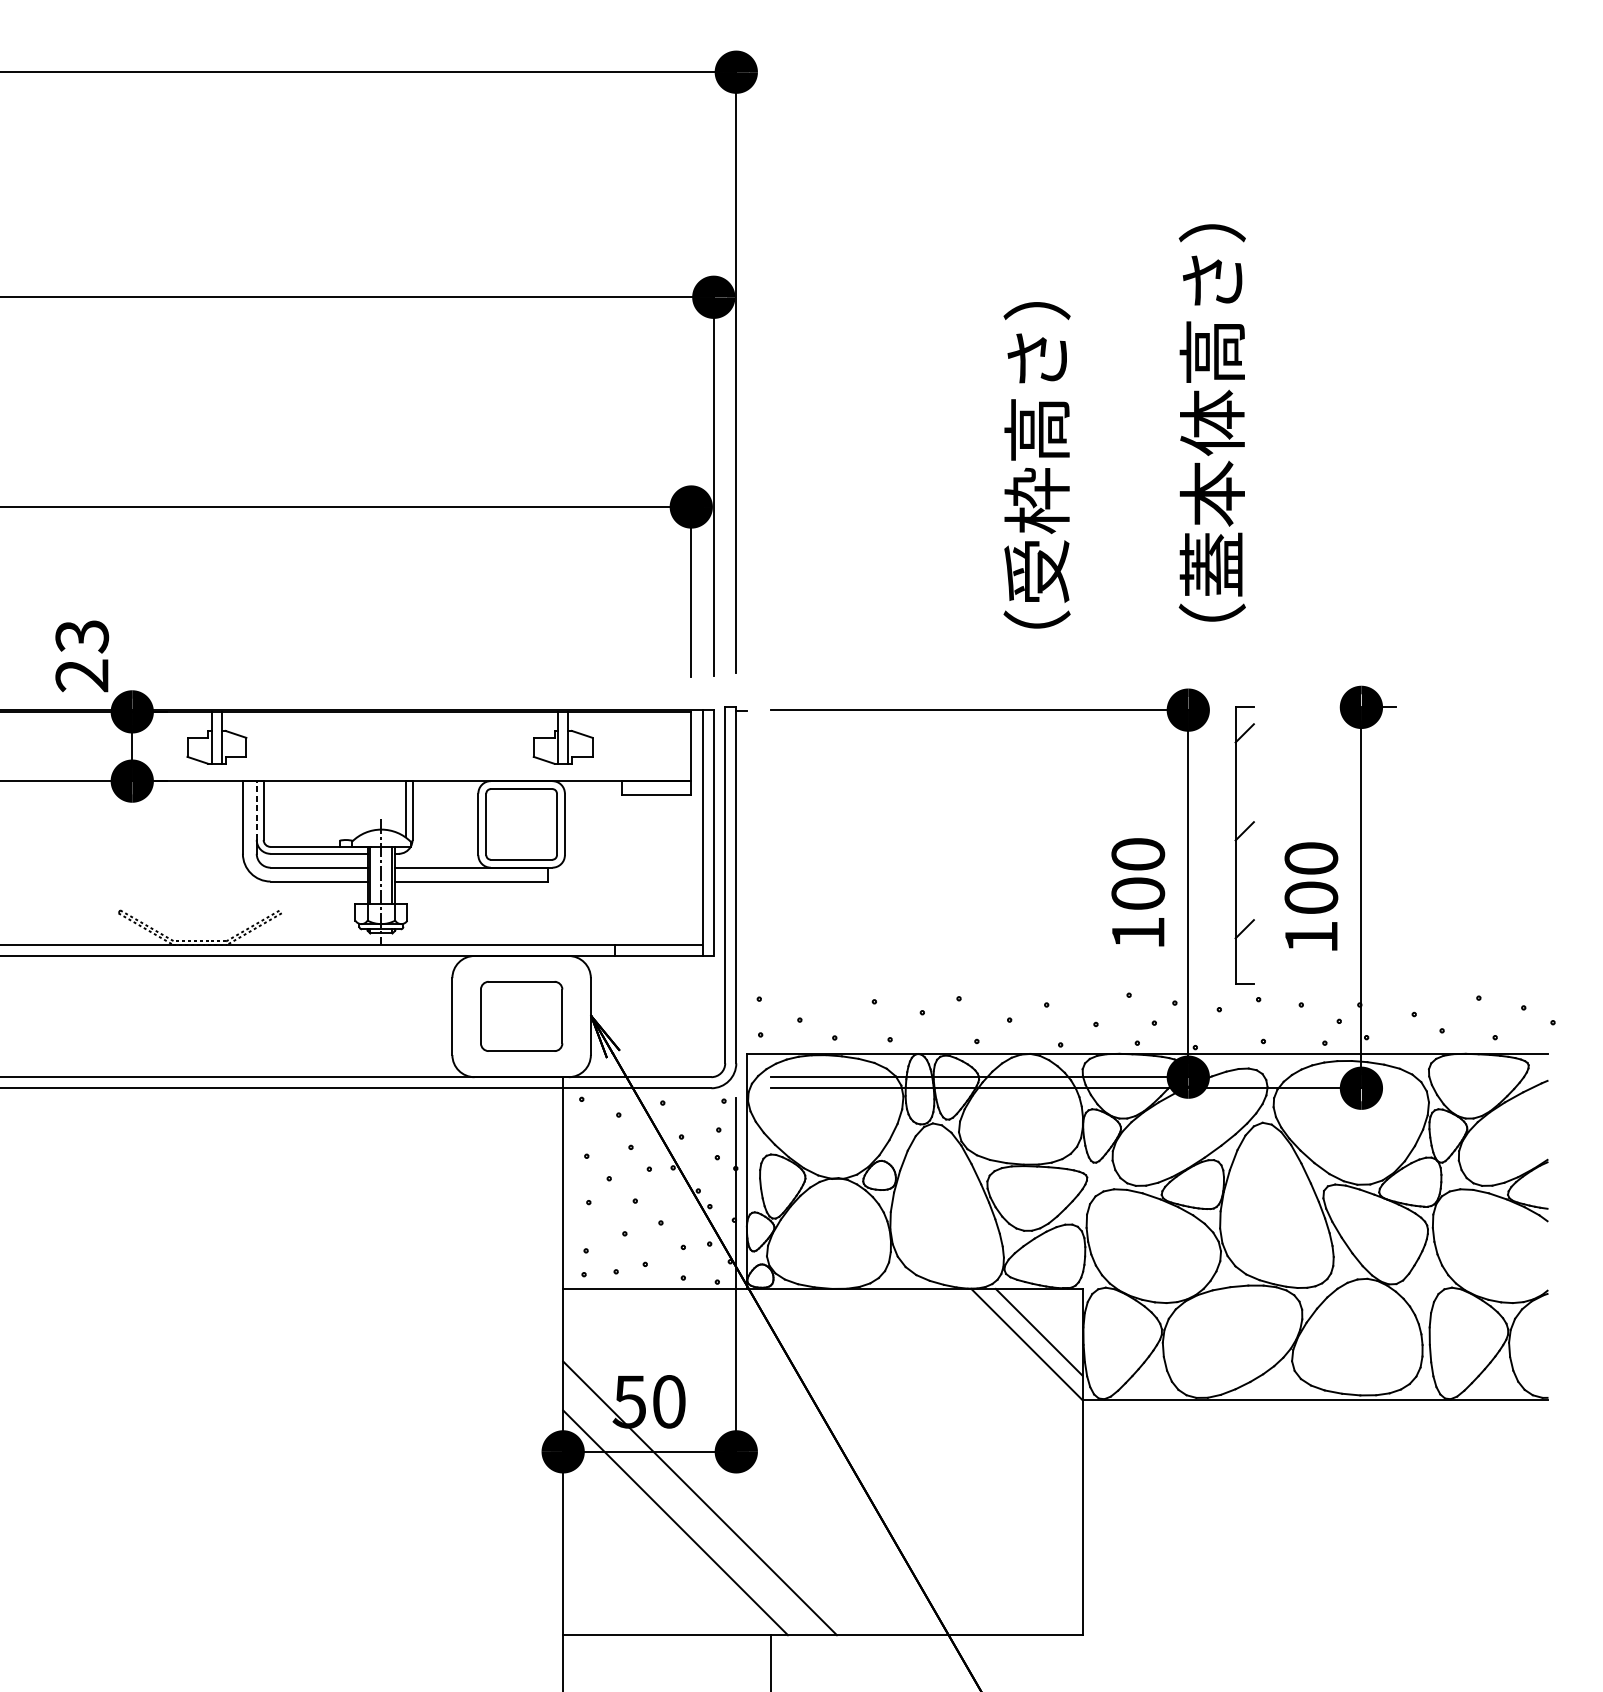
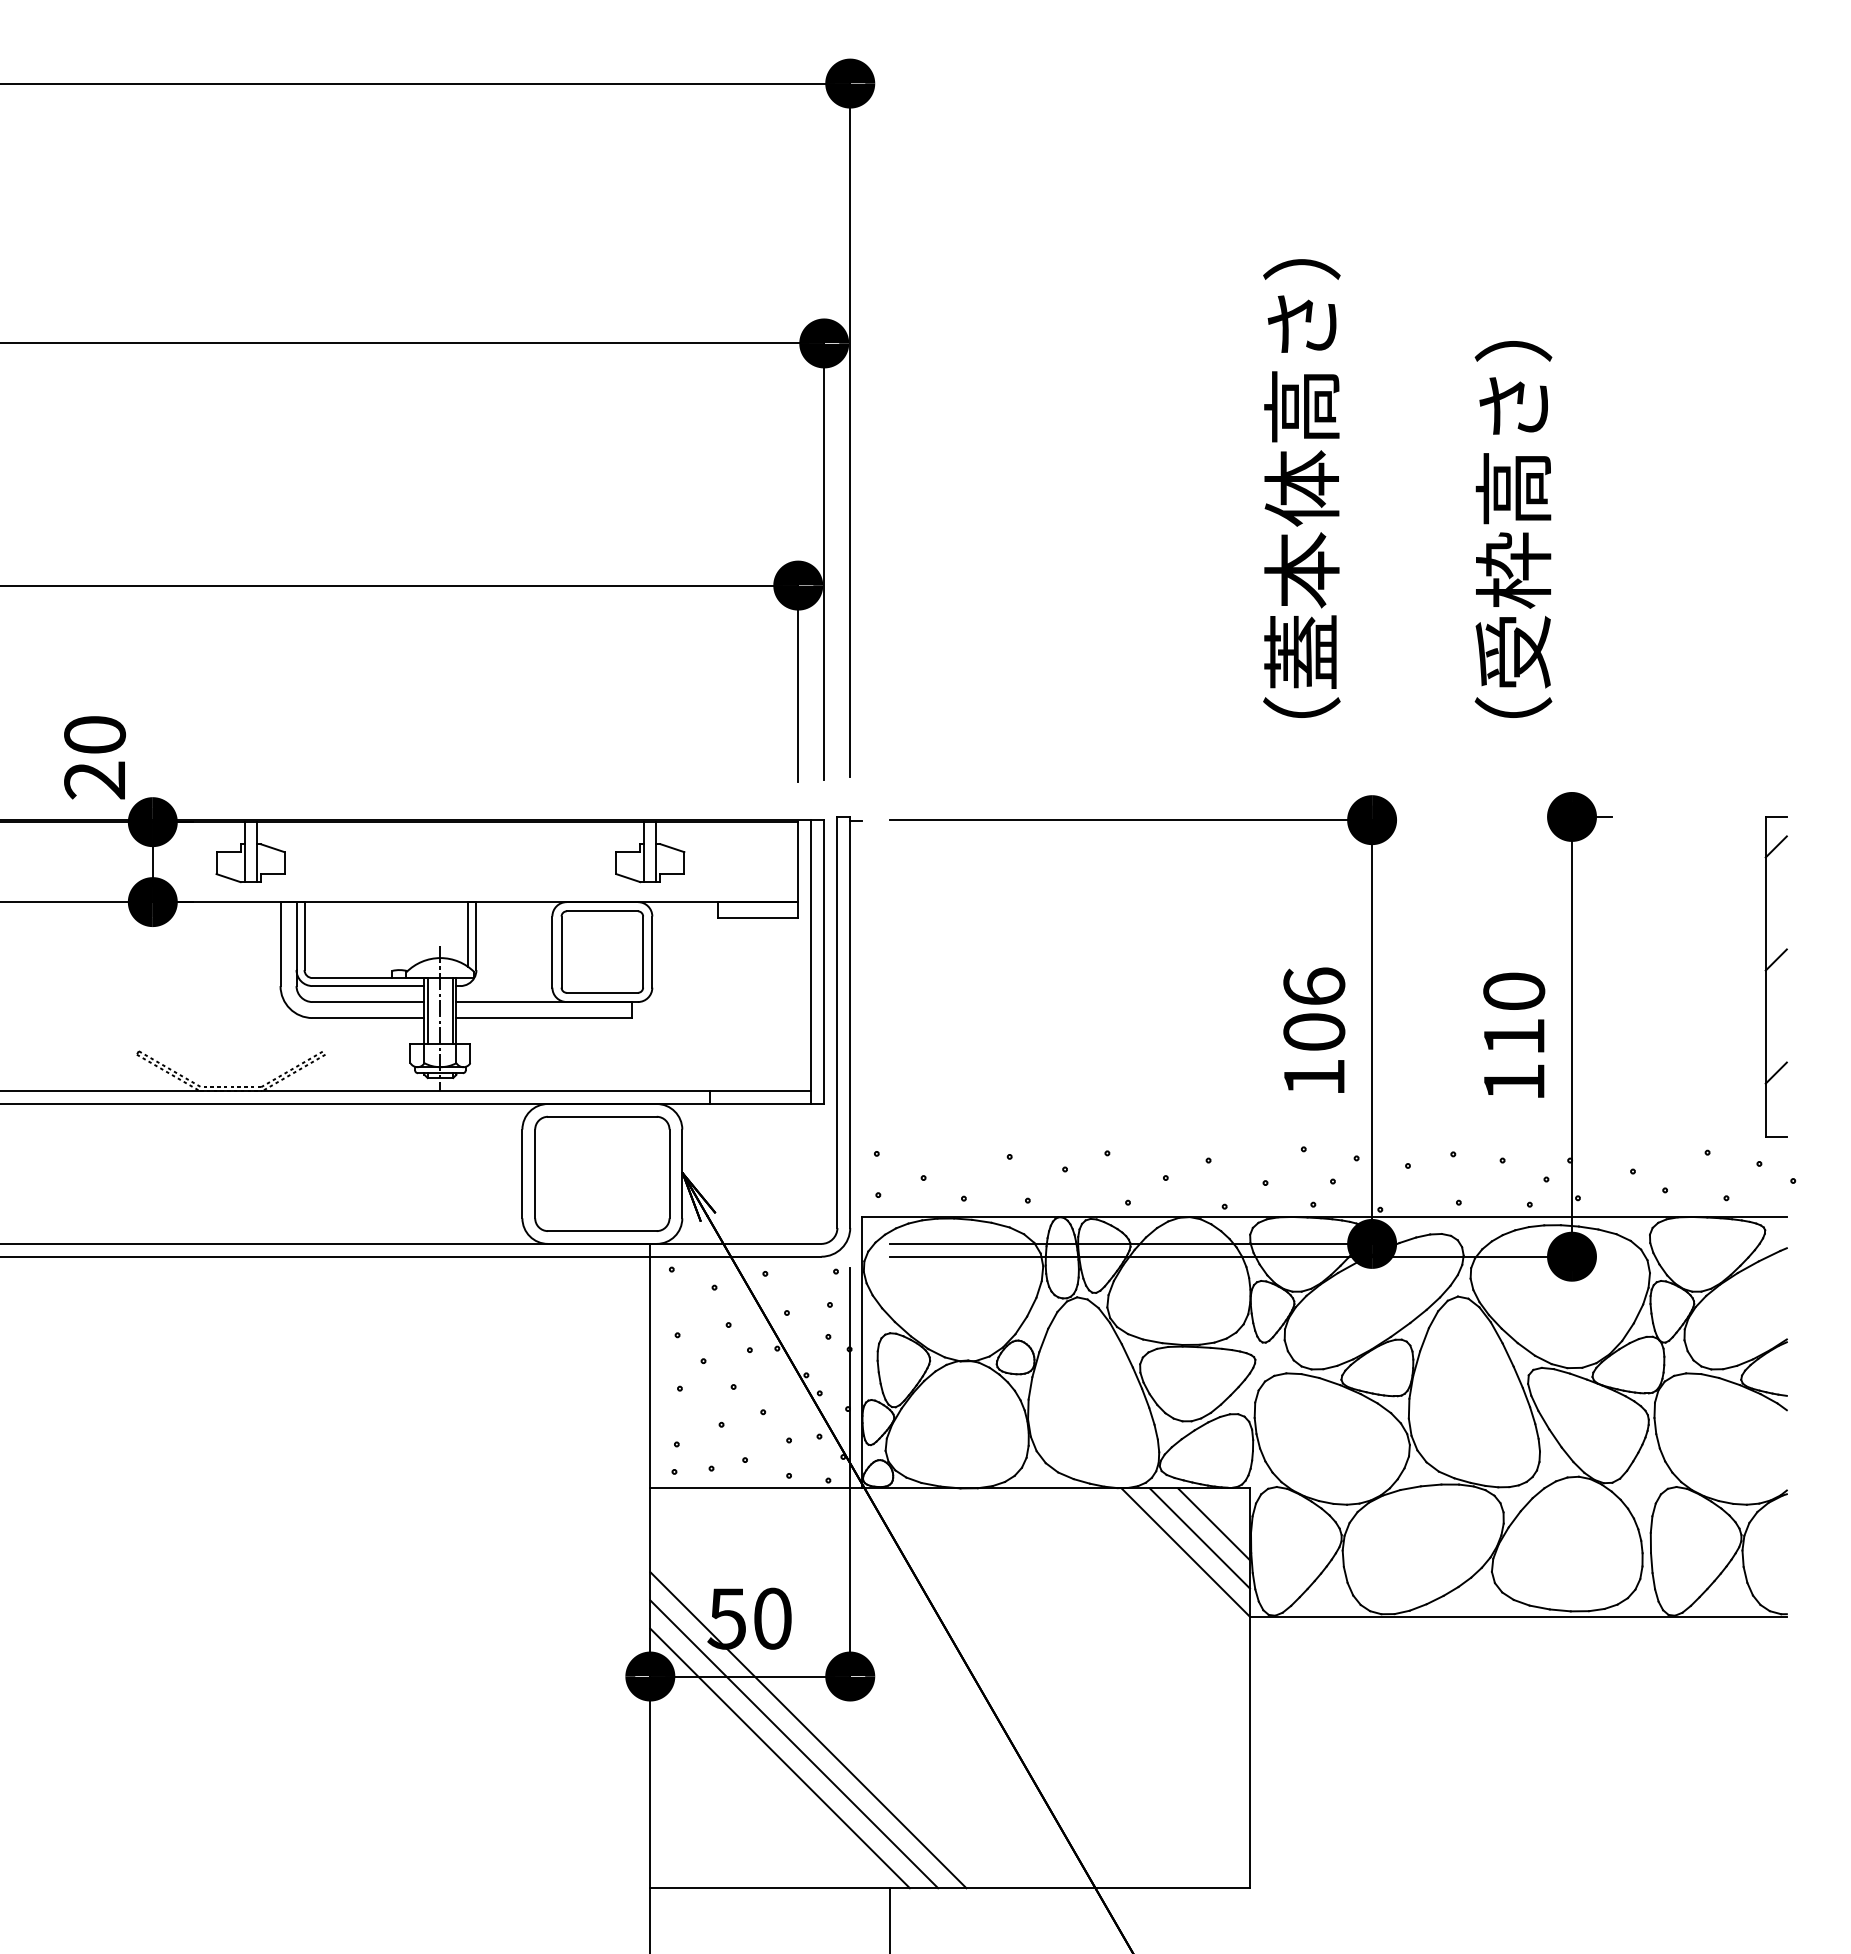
text: (1212, 422) -> (1301, 488), moved
text: (1037, 465) -> (1513, 529), moved
text: (81, 636) -> (94, 735), 23 -> 20
line: (256, 810) -> (296, 936), dashed -> solid
part: (1236, 845) -> (1766, 976), moved
text: (1138, 854) -> (1314, 986), 100 -> 106
text: (1311, 897) -> (1514, 1036), 100 -> 110
part: (521, 1016) -> (602, 1173), size x1.43
line: (1051, 1320) -> (1214, 1524), added
line: (688, 1510) -> (794, 1744), added

